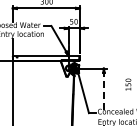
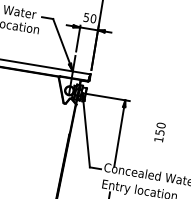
line: (103, 91) -> (118, 136), dashed -> solid

